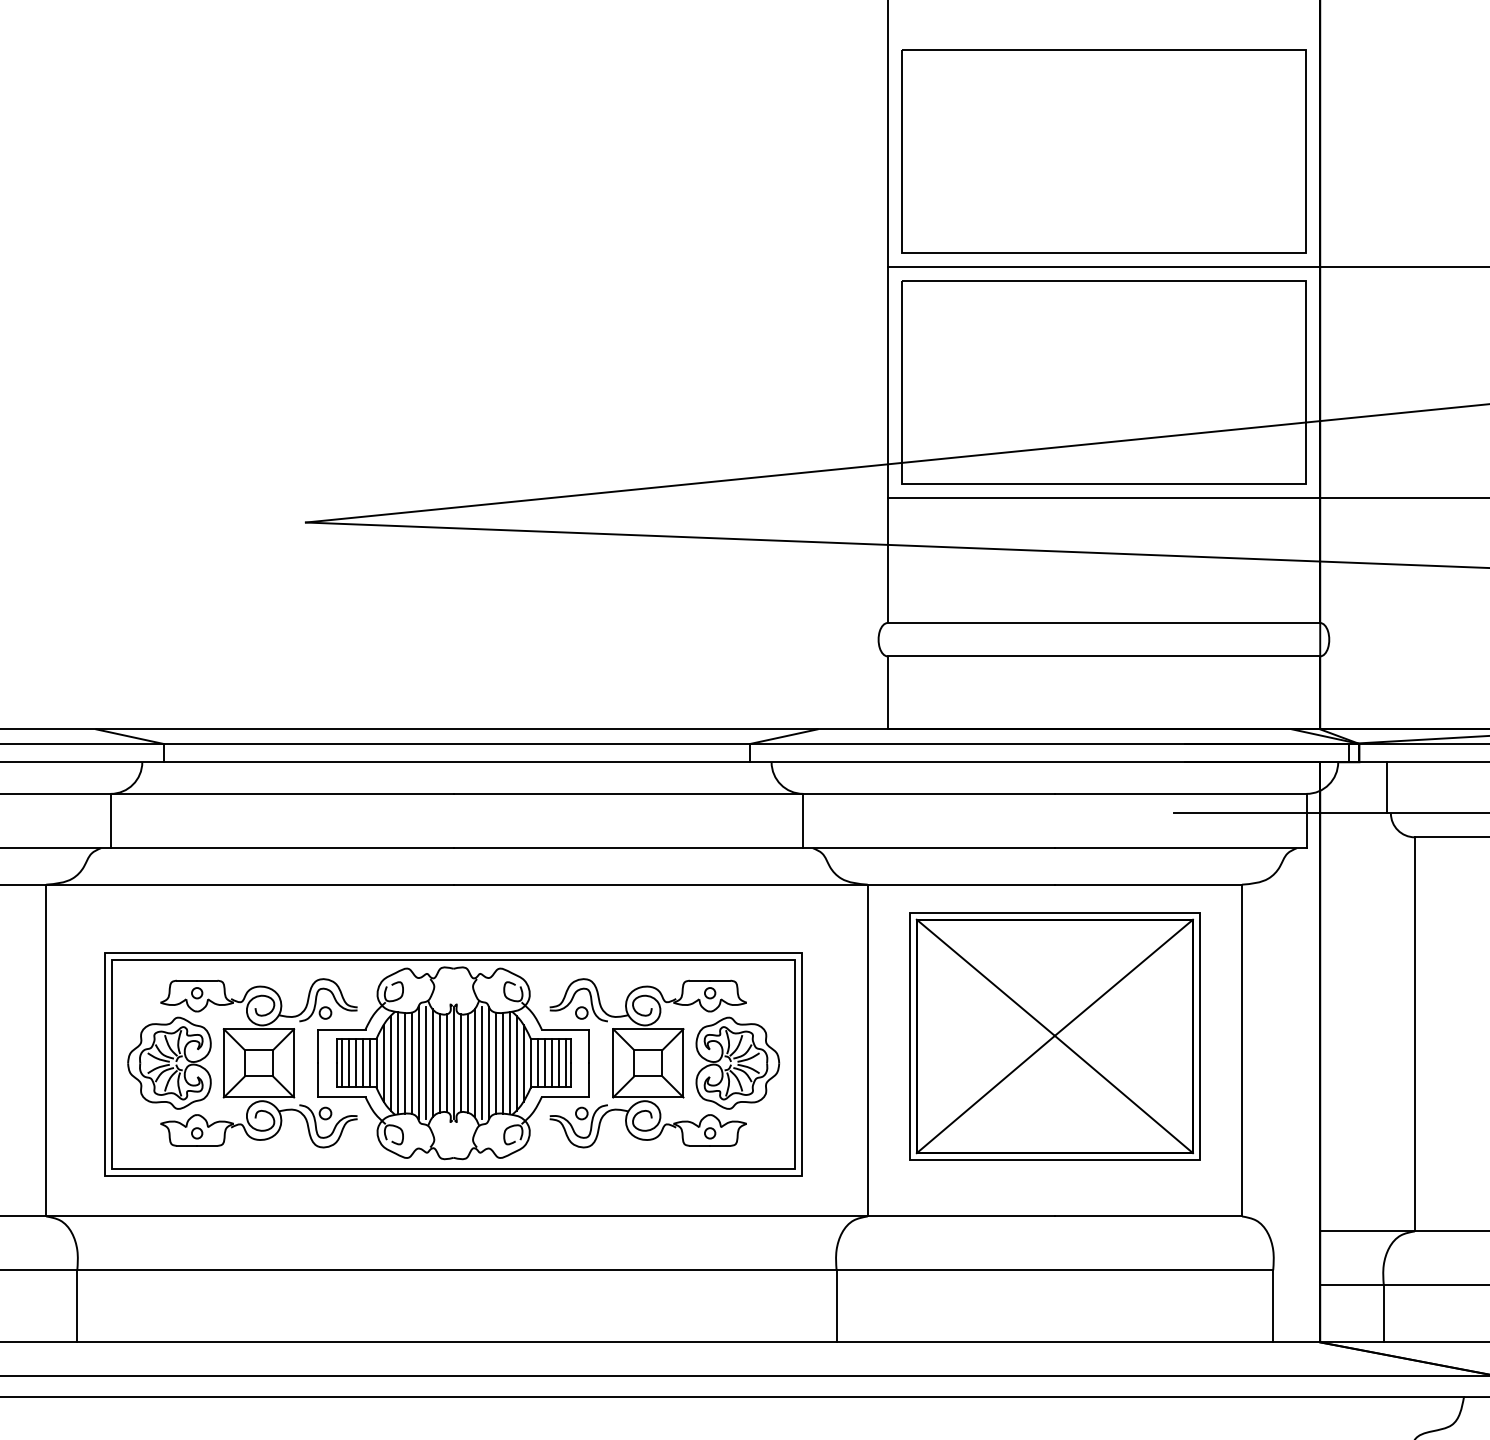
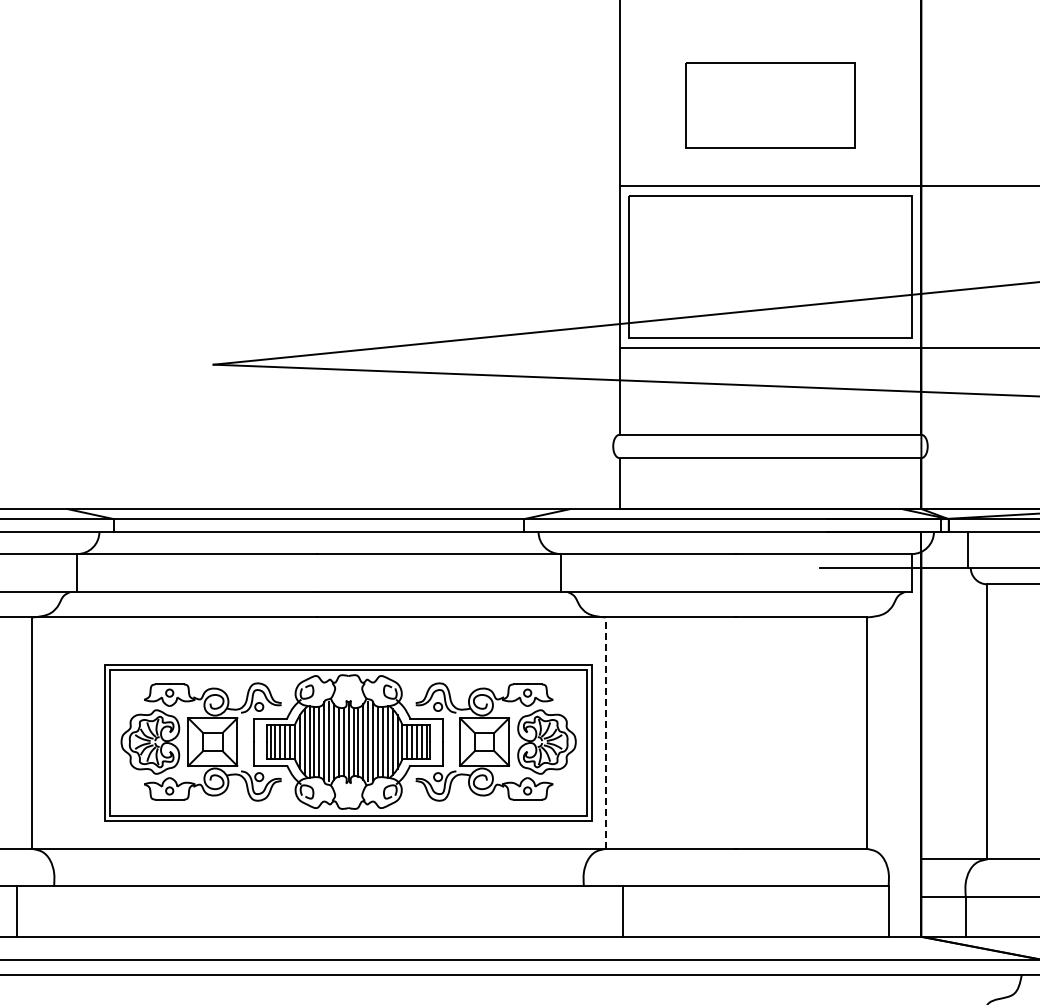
part: (1103, 151) -> (770, 105), size x0.6
part: (1055, 1036) -> (736, 723), removed
line: (867, 1051) -> (605, 733), solid -> dashed
part: (453, 1063) -> (348, 742), moved
line: (77, 1306) -> (17, 911), moved
line: (835, 1306) -> (622, 911), moved

